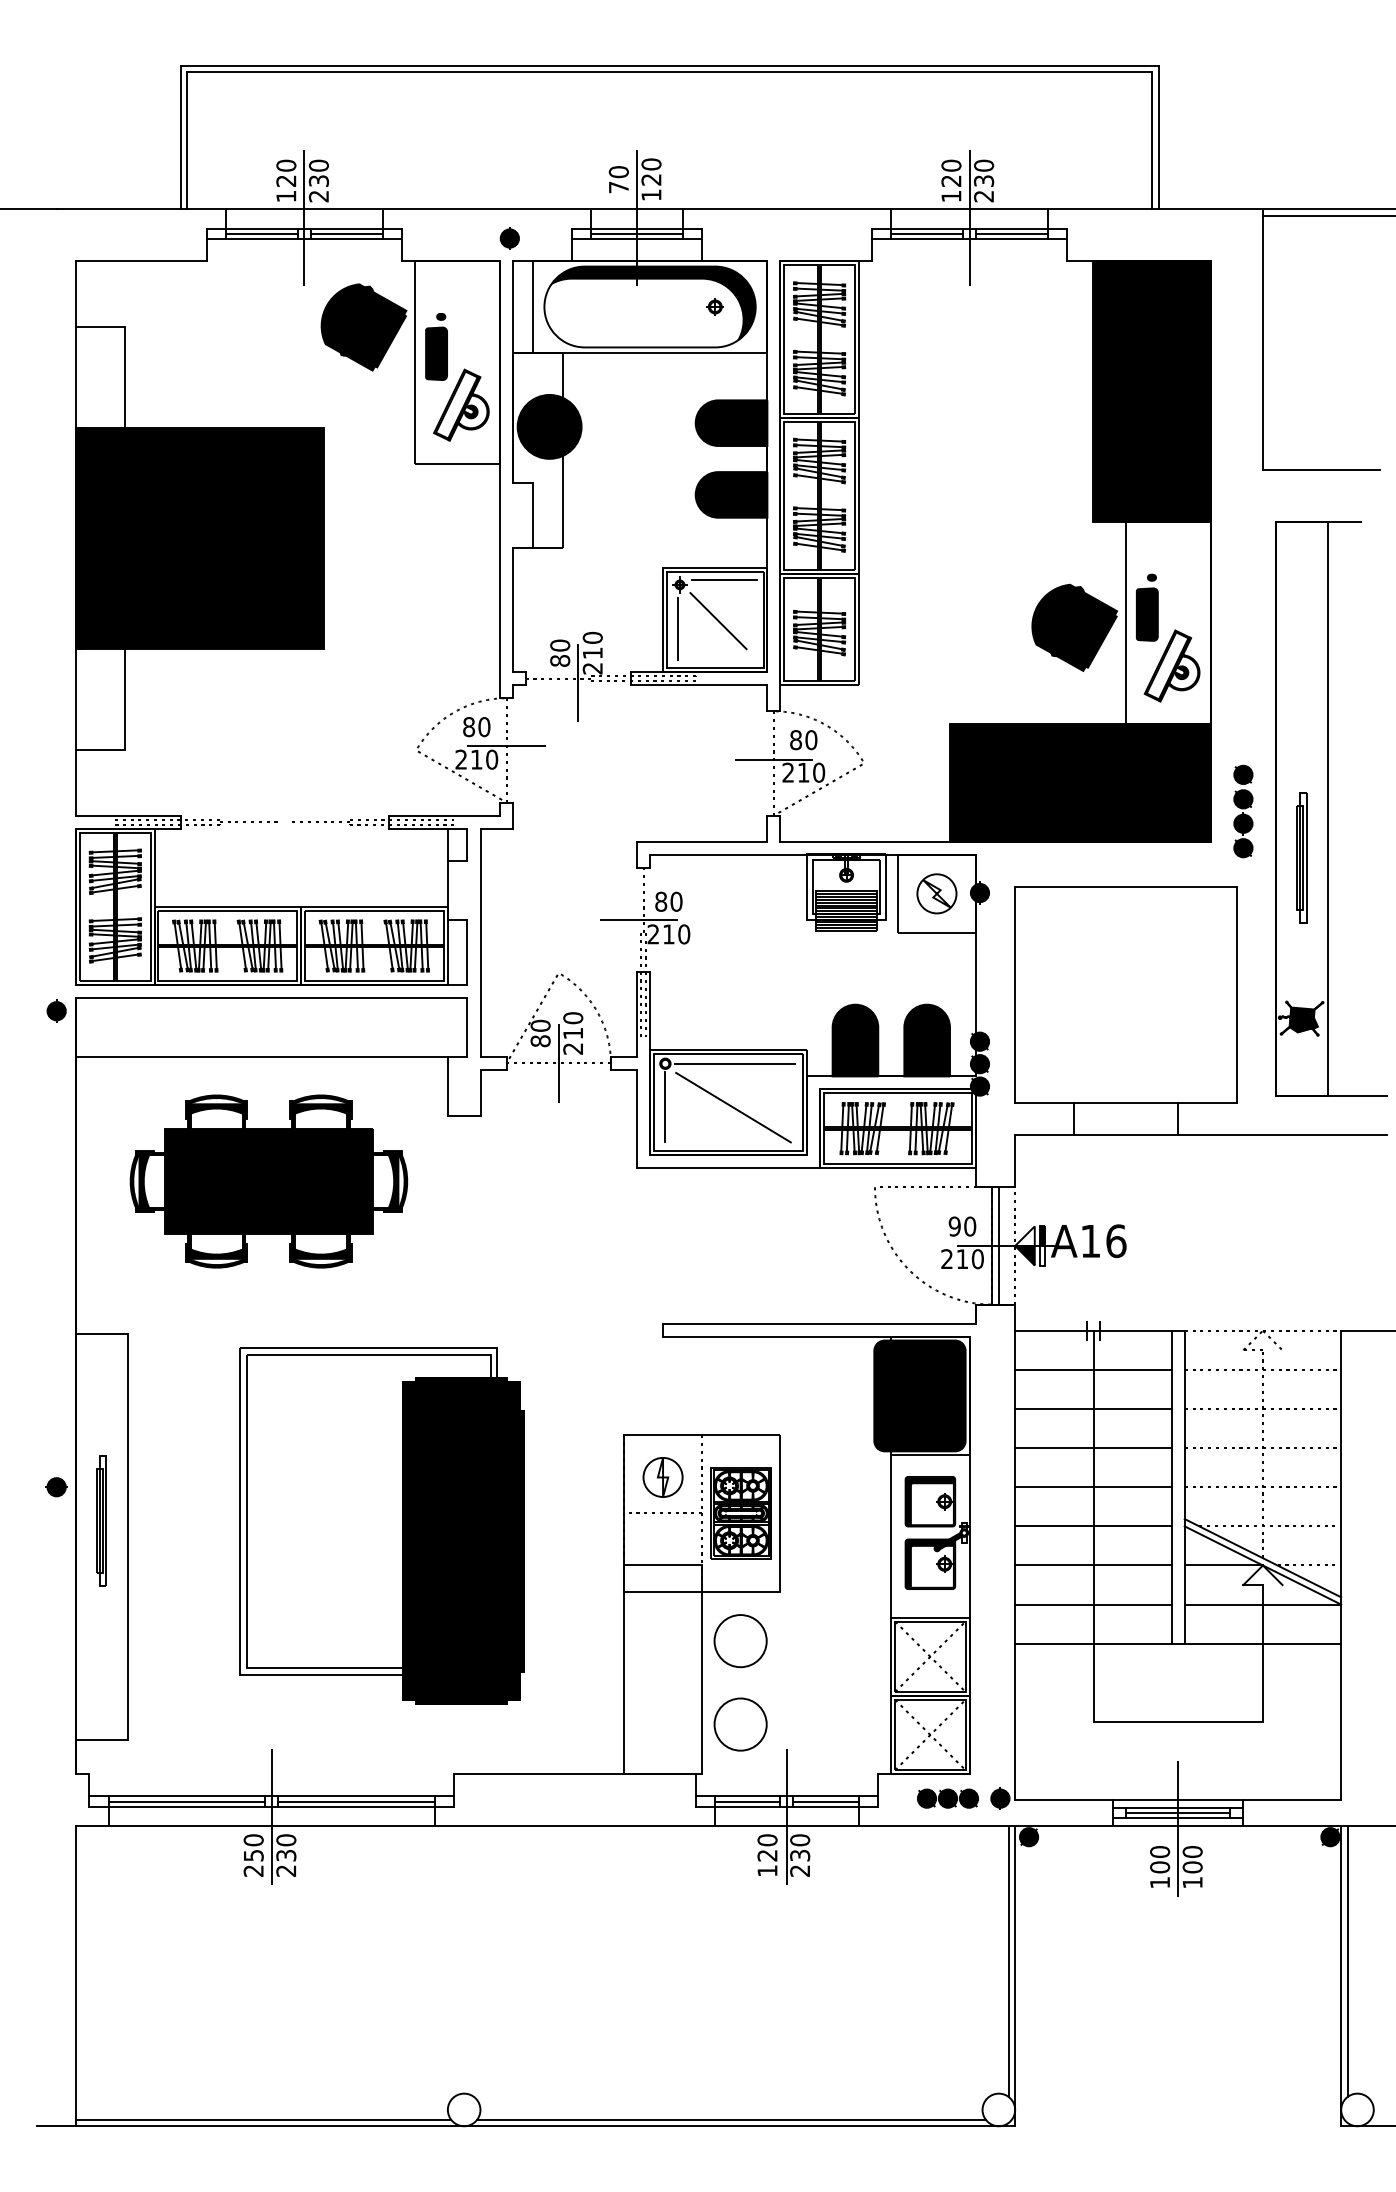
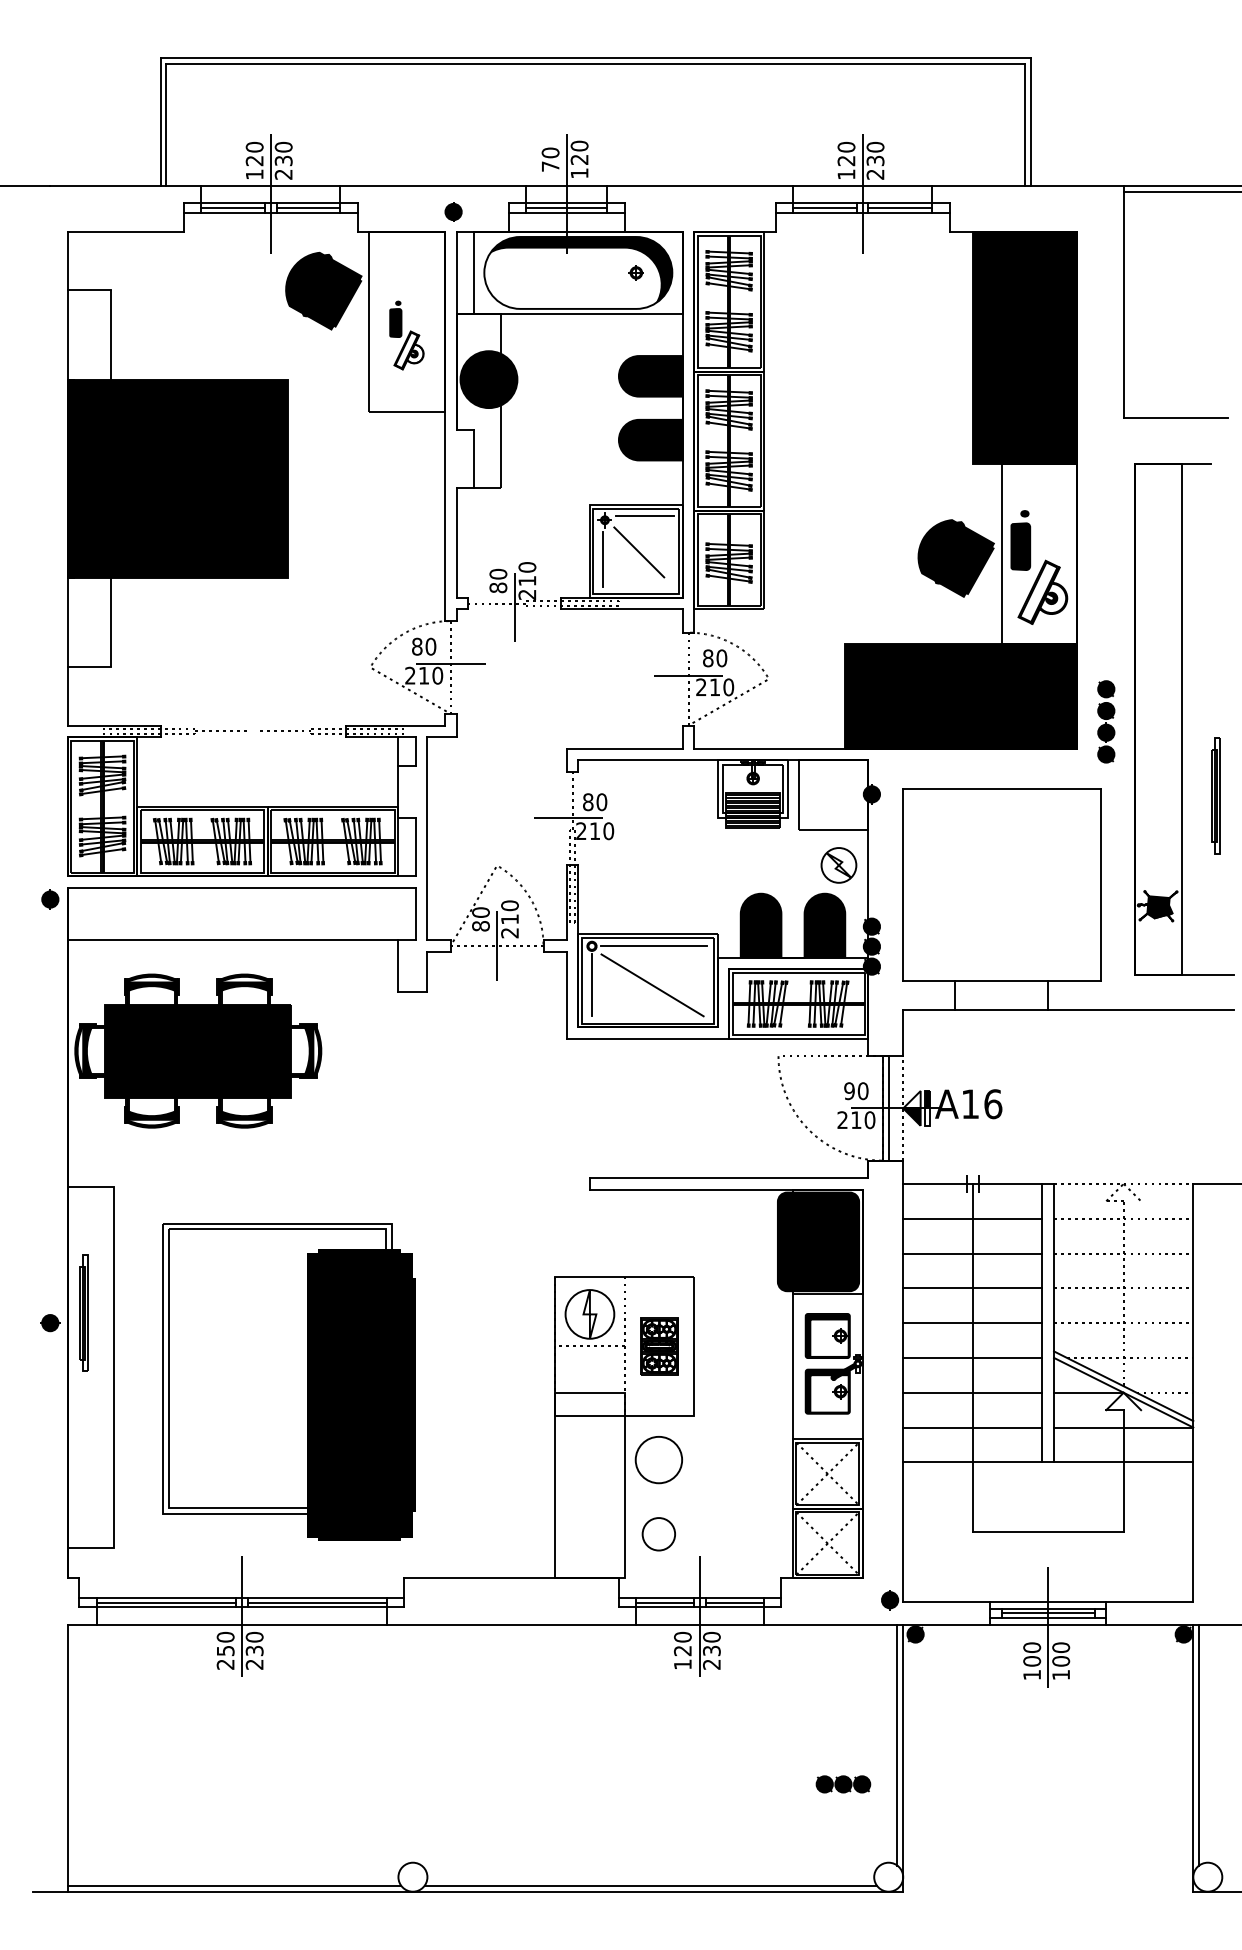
part: (457, 377) -> (407, 335), size x0.6
part: (1301, 857) -> (1215, 795), moved
part: (936, 893) -> (838, 865), moved
part: (268, 1181) -> (197, 1051), moved
part: (662, 1477) -> (589, 1314), size x1.4
part: (740, 1513) -> (658, 1346), size x0.7
part: (101, 1520) -> (84, 1312), moved
part: (381, 1525) -> (288, 1381), moved
circle: (740, 1724) -> (658, 1534), size x0.7
part: (947, 1798) -> (843, 1784), moved

